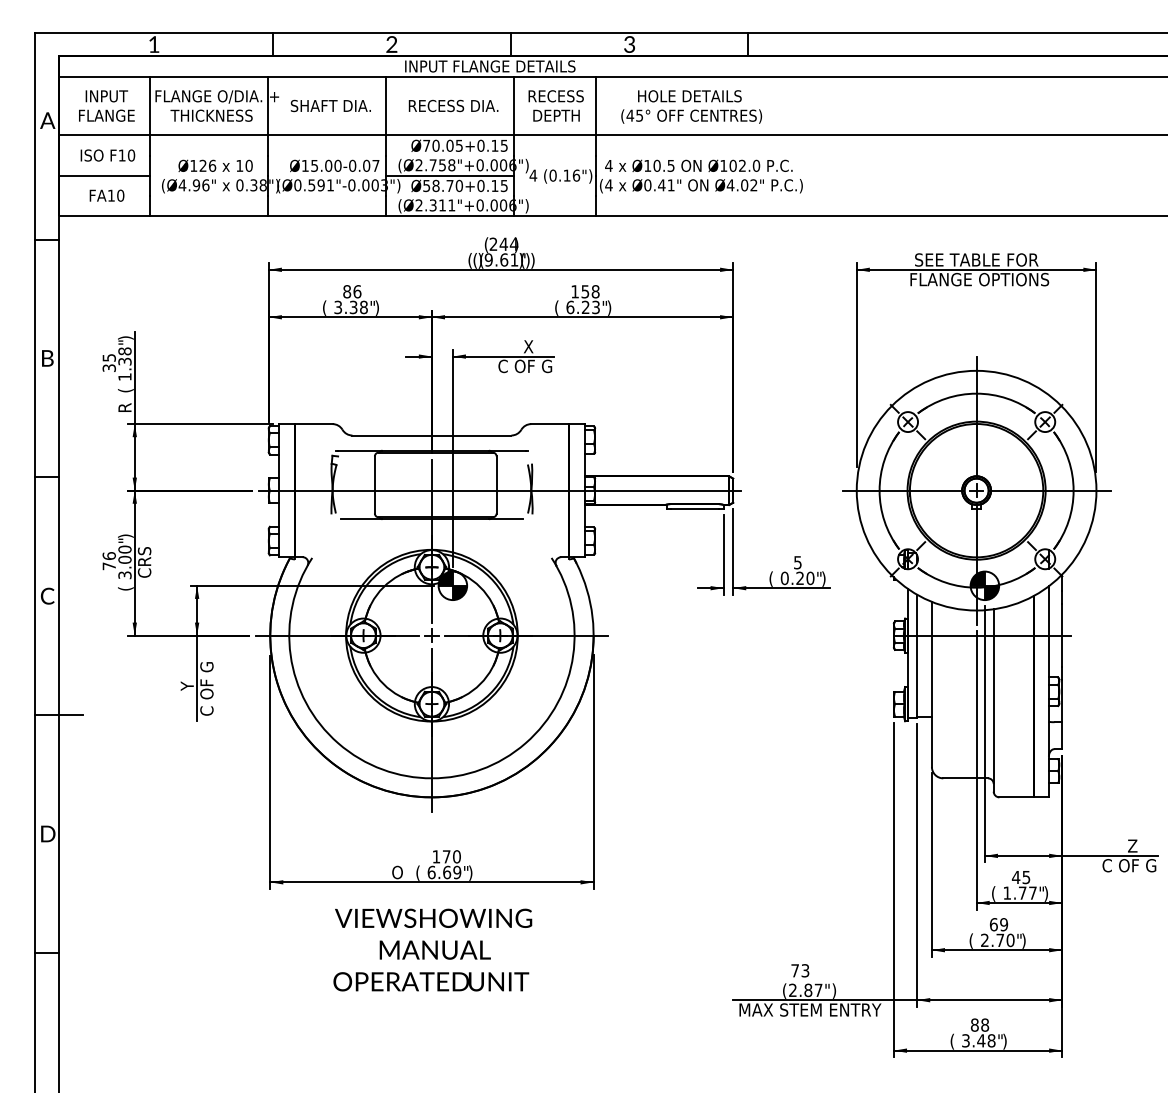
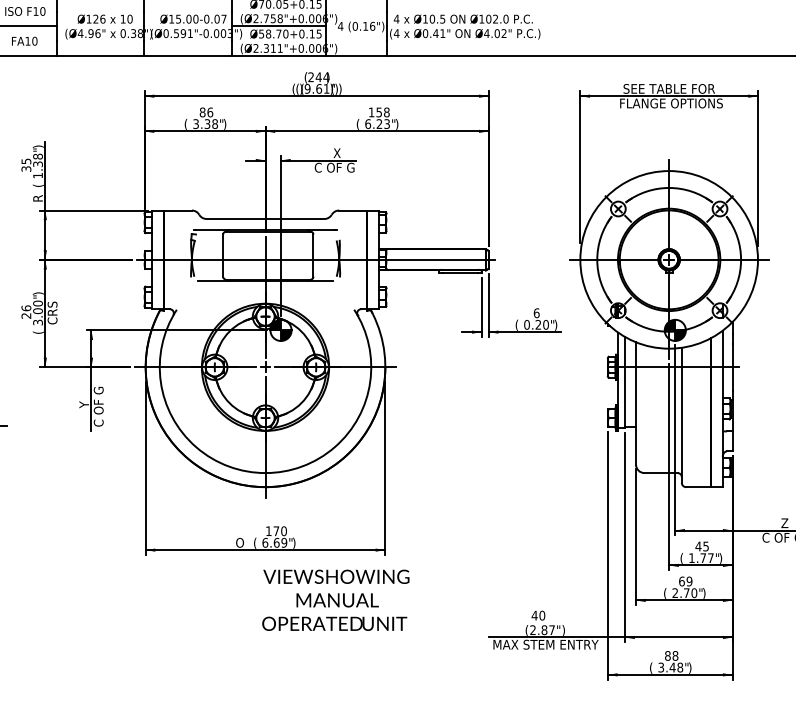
text: (797, 562) -> (536, 313), 5 -> 6
text: (108, 566) -> (25, 316), 76 -> 26
text: (432, 949) -> (335, 599), moved
text: (799, 970) -> (537, 615), 73 -> 40

